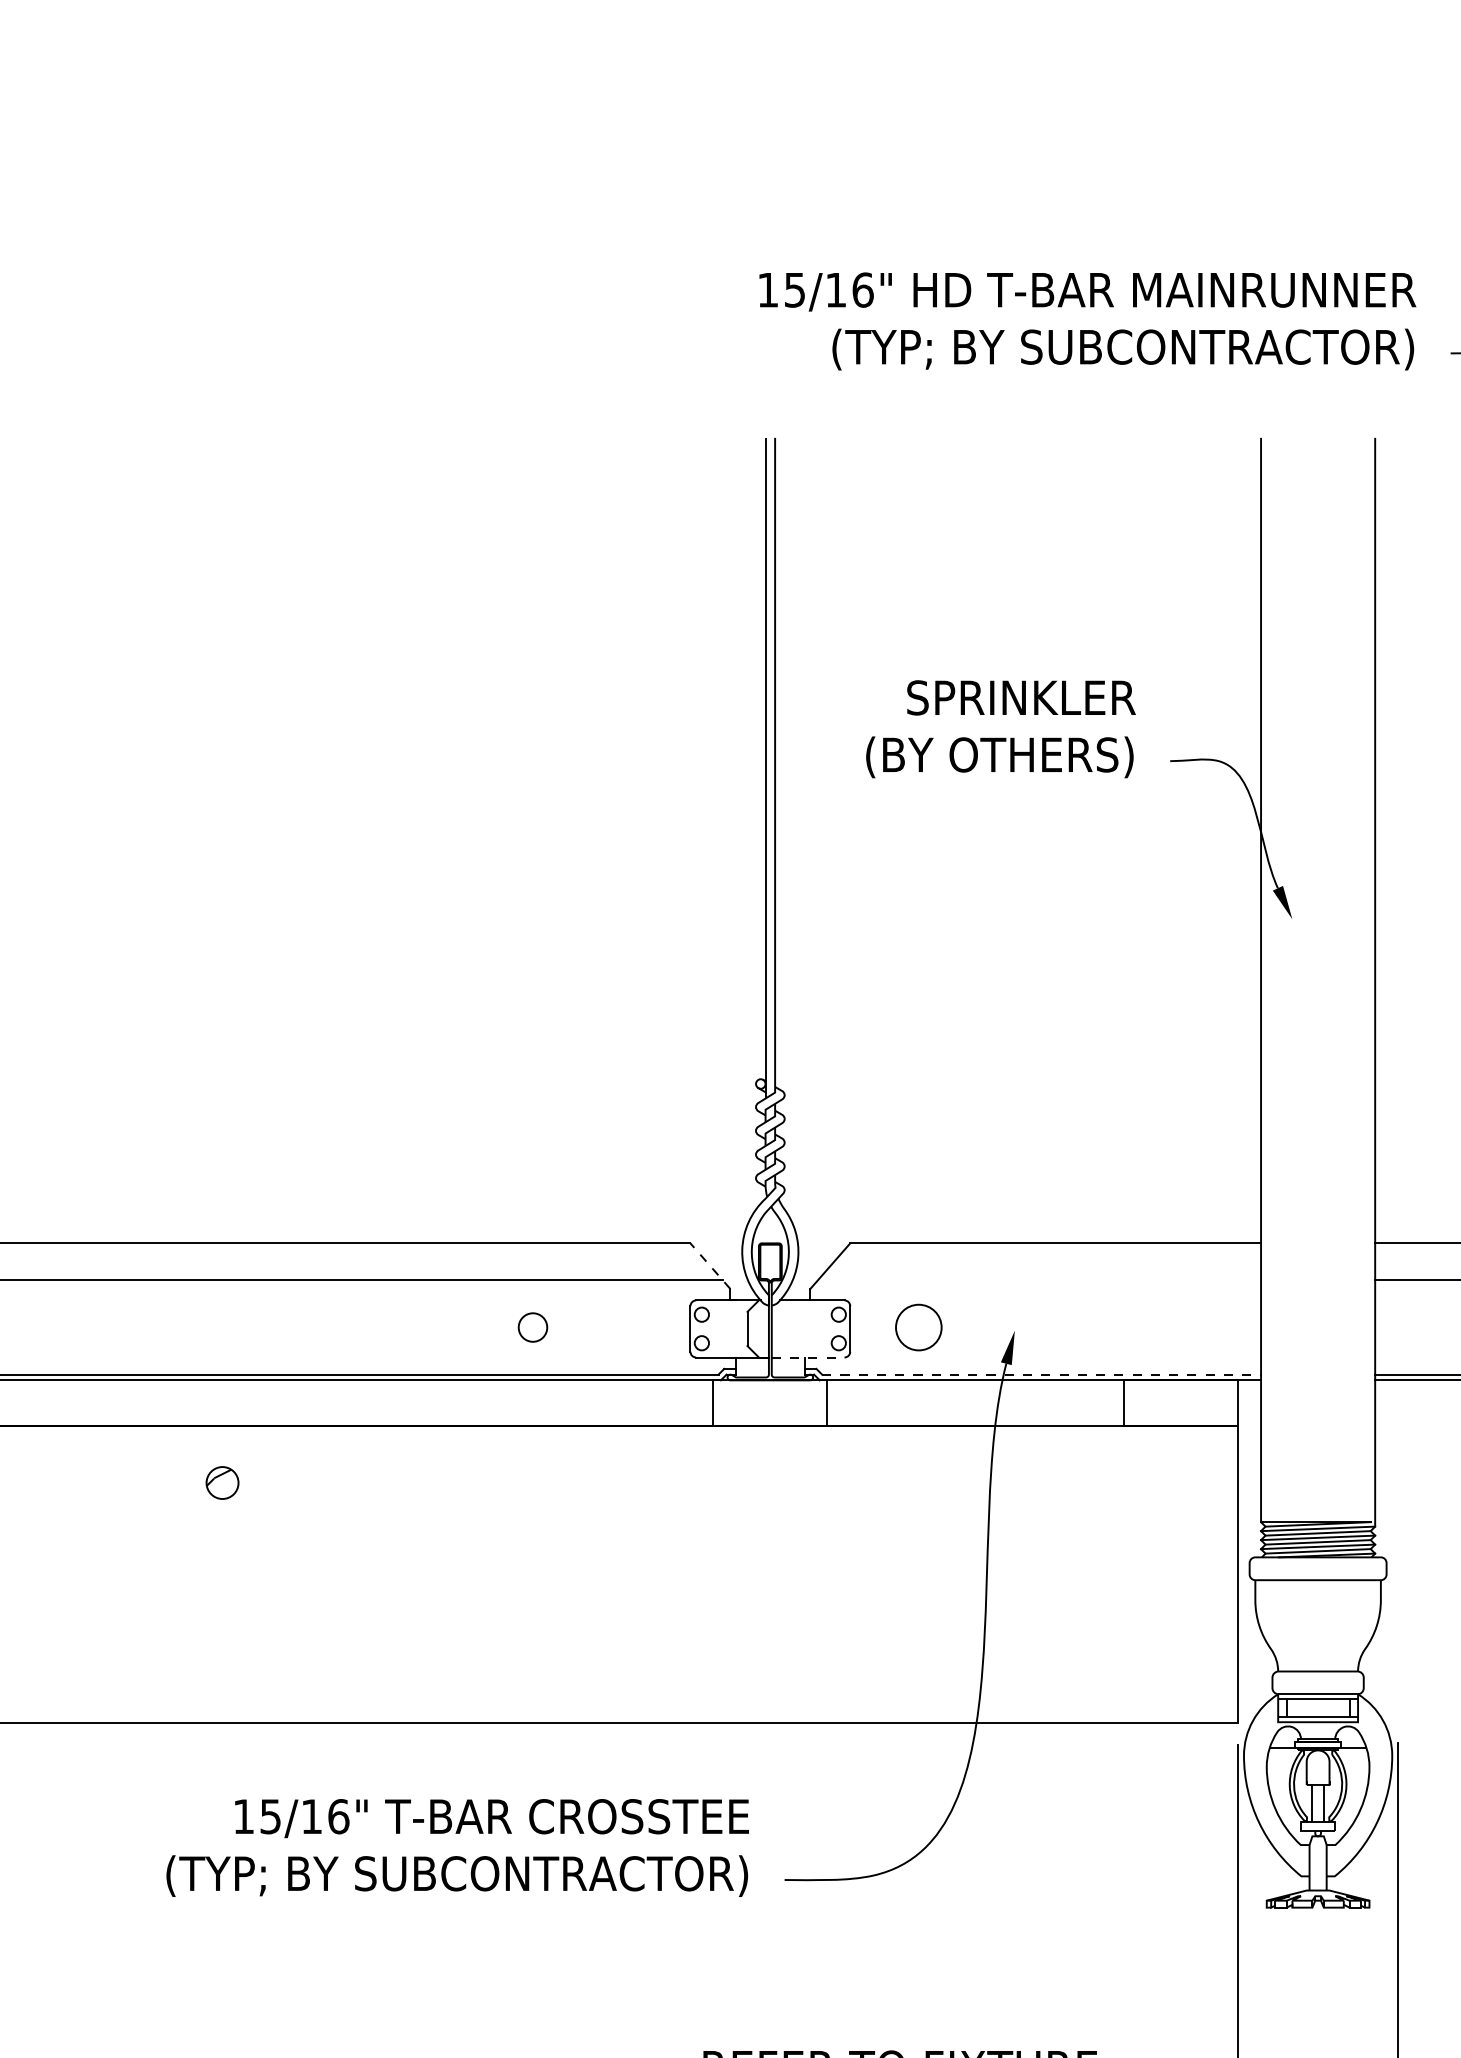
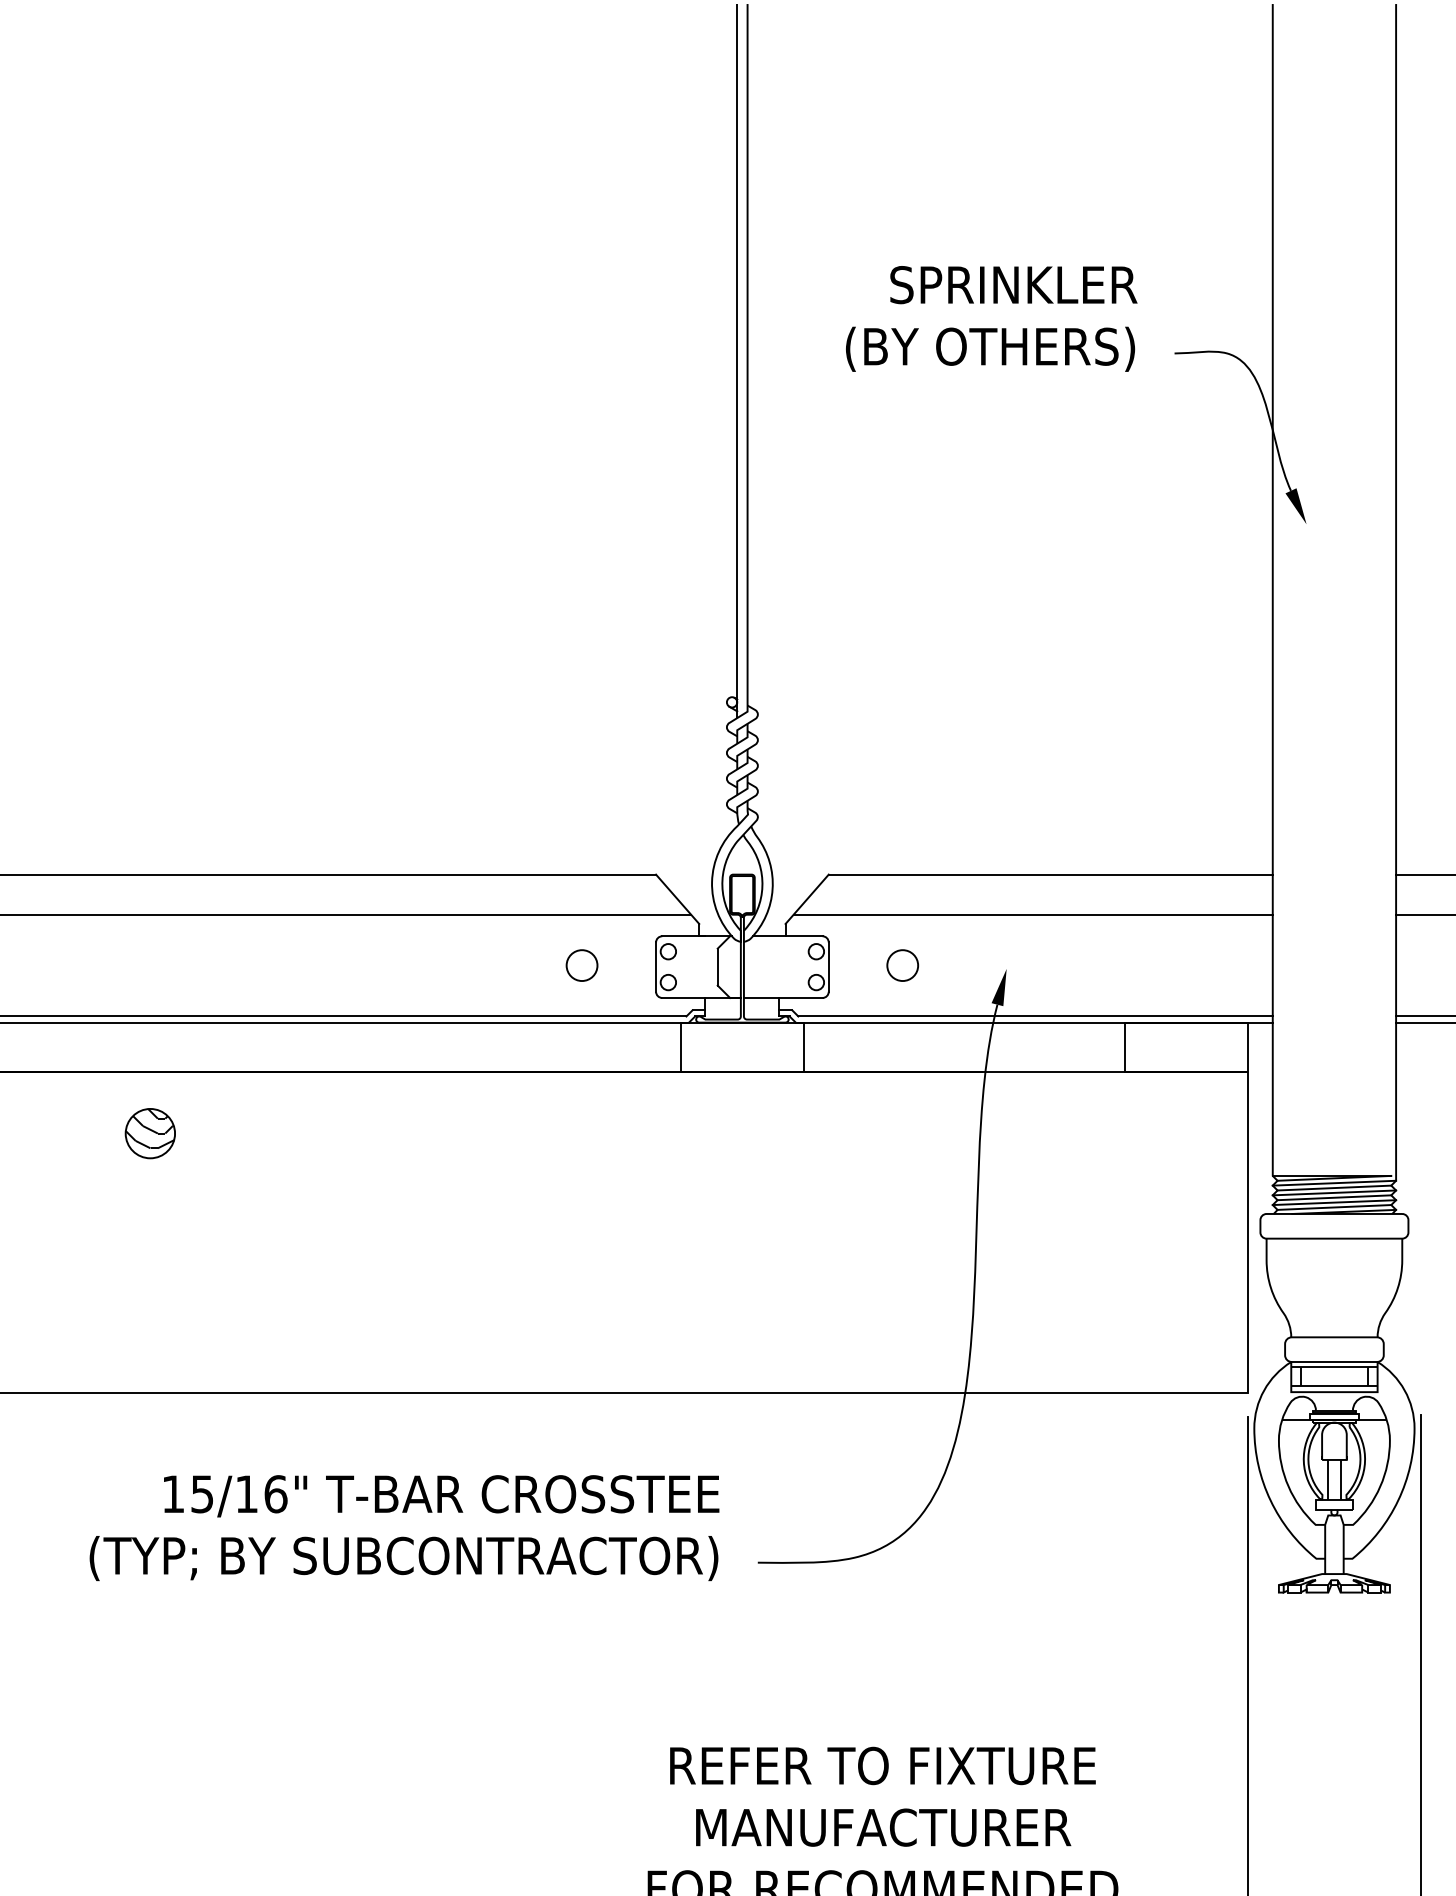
line: (710, 1265) -> (677, 898), dashed -> solid
line: (1039, 1280) -> (1033, 914), added
circle: (532, 1327) -> (581, 965), moved
circle: (918, 1327) -> (902, 965), size x0.62
line: (808, 1357) -> (783, 997), dashed -> solid
line: (1042, 1374) -> (1036, 1016), dashed -> solid
part: (222, 1482) -> (150, 1133), size x1.43

